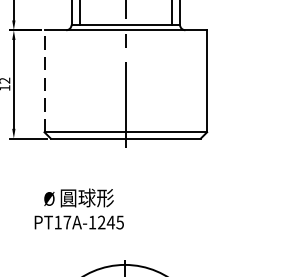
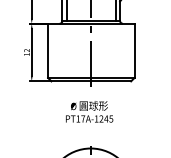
line: (45, 80) -> (48, 50), dashed -> solid
text: (79, 208) -> (89, 111), moved

